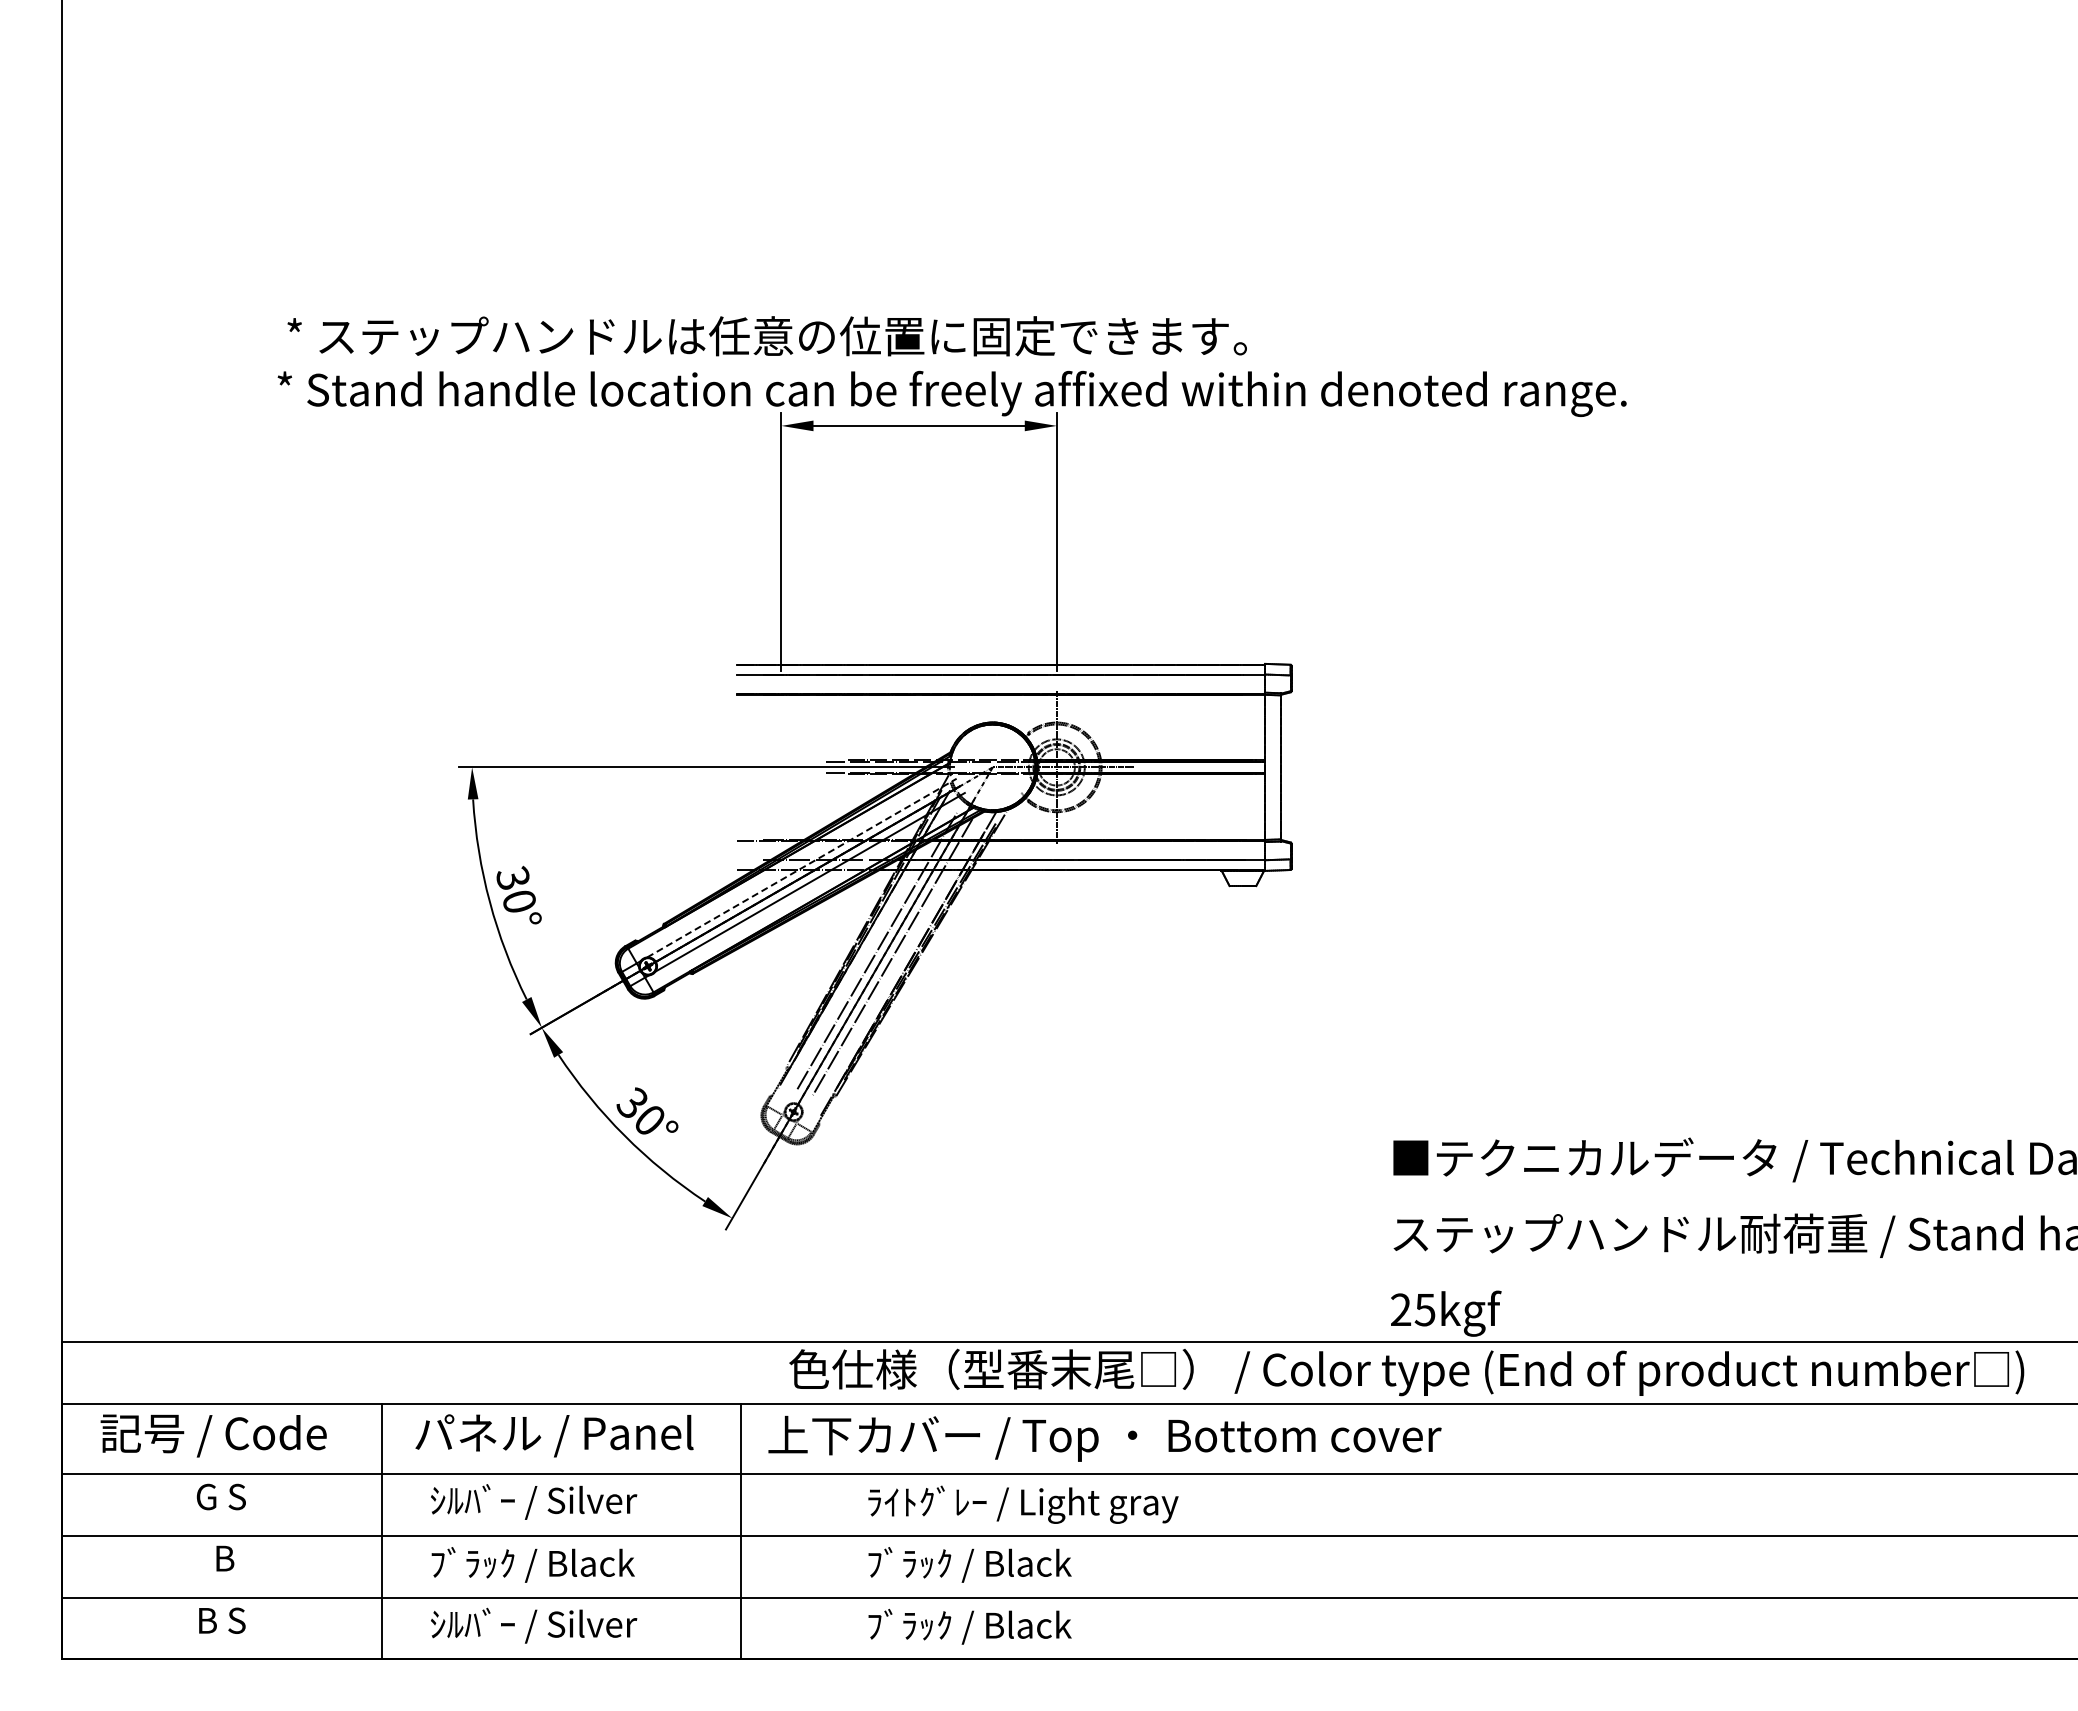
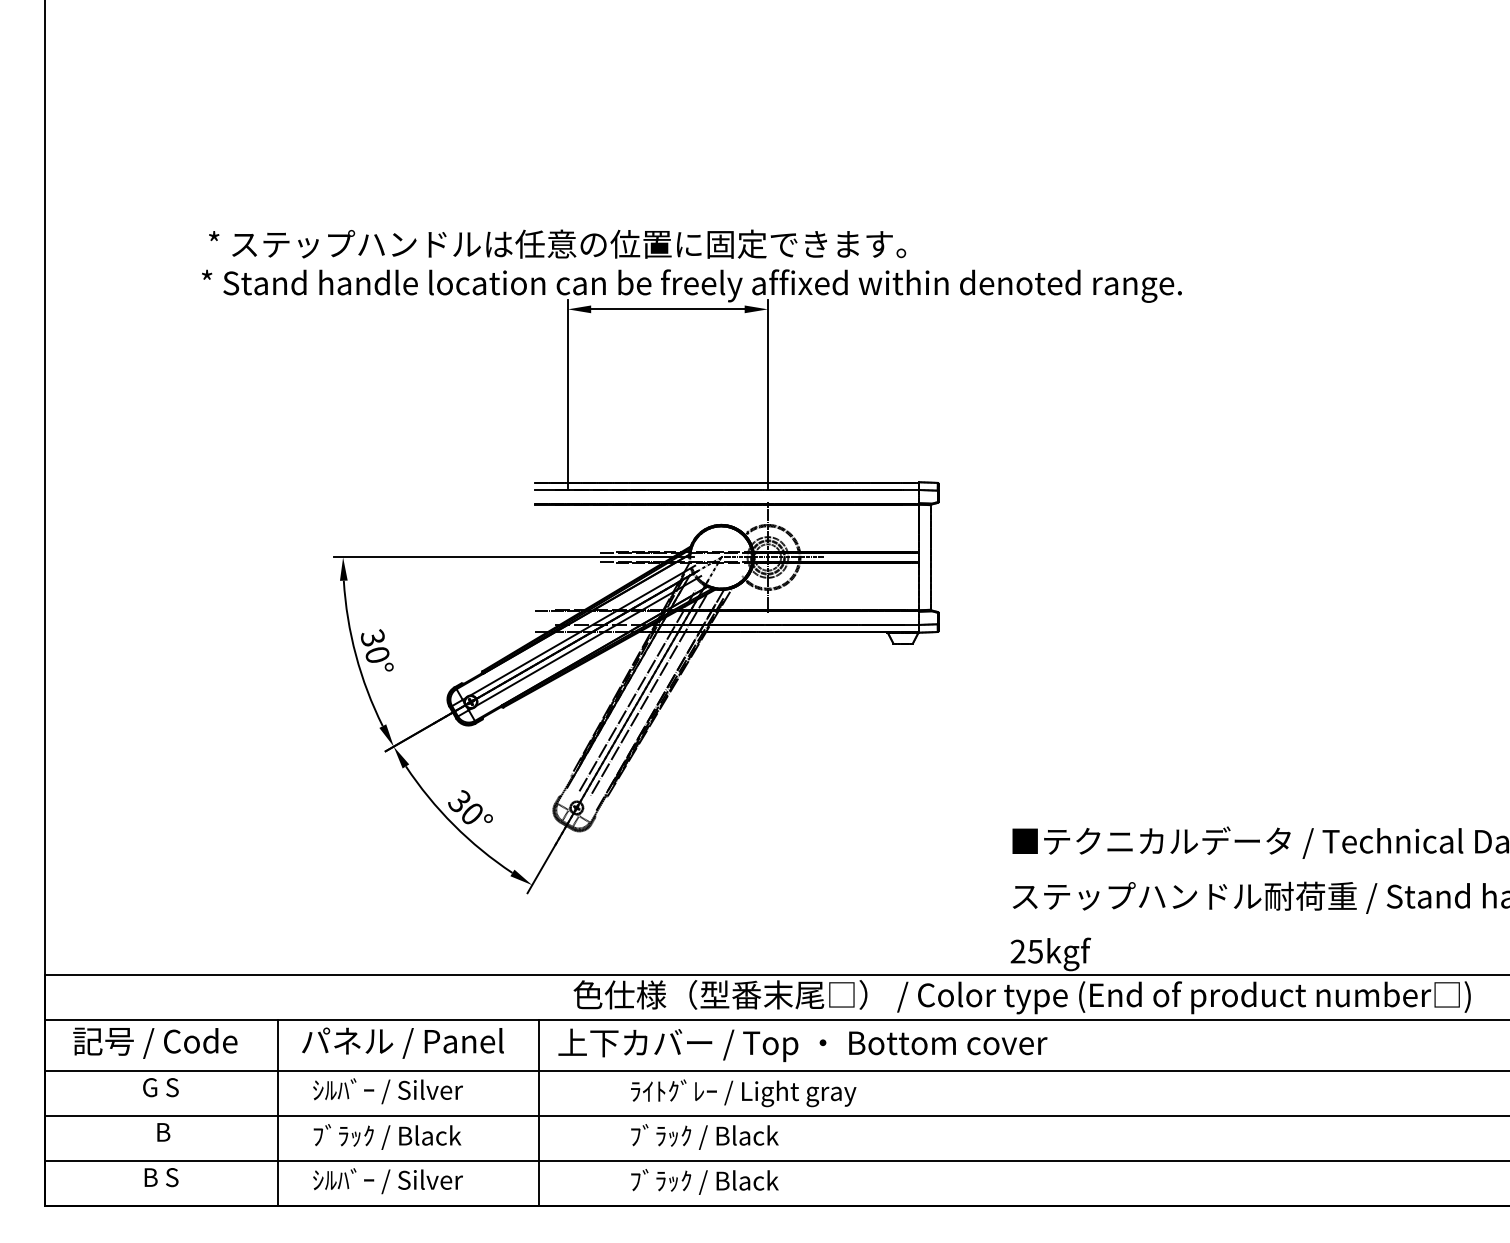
line: (801, 868) -> (582, 630), dashed -> solid

